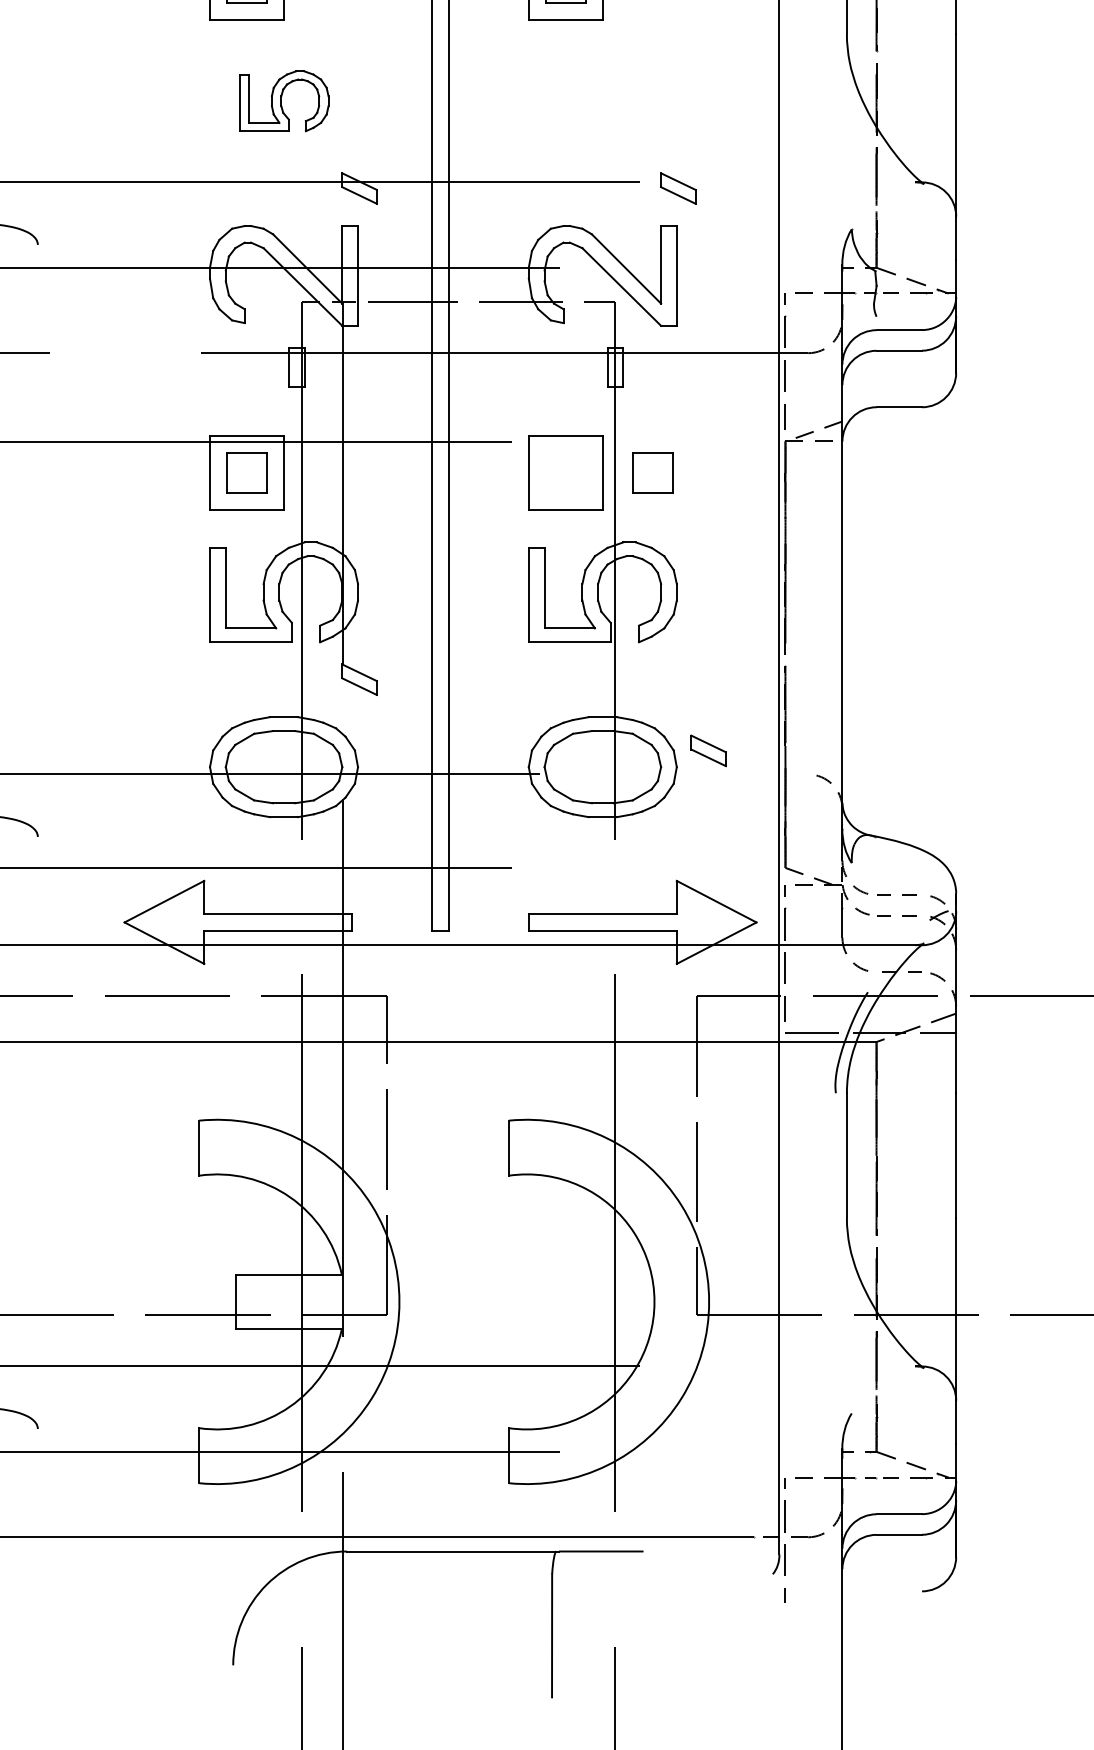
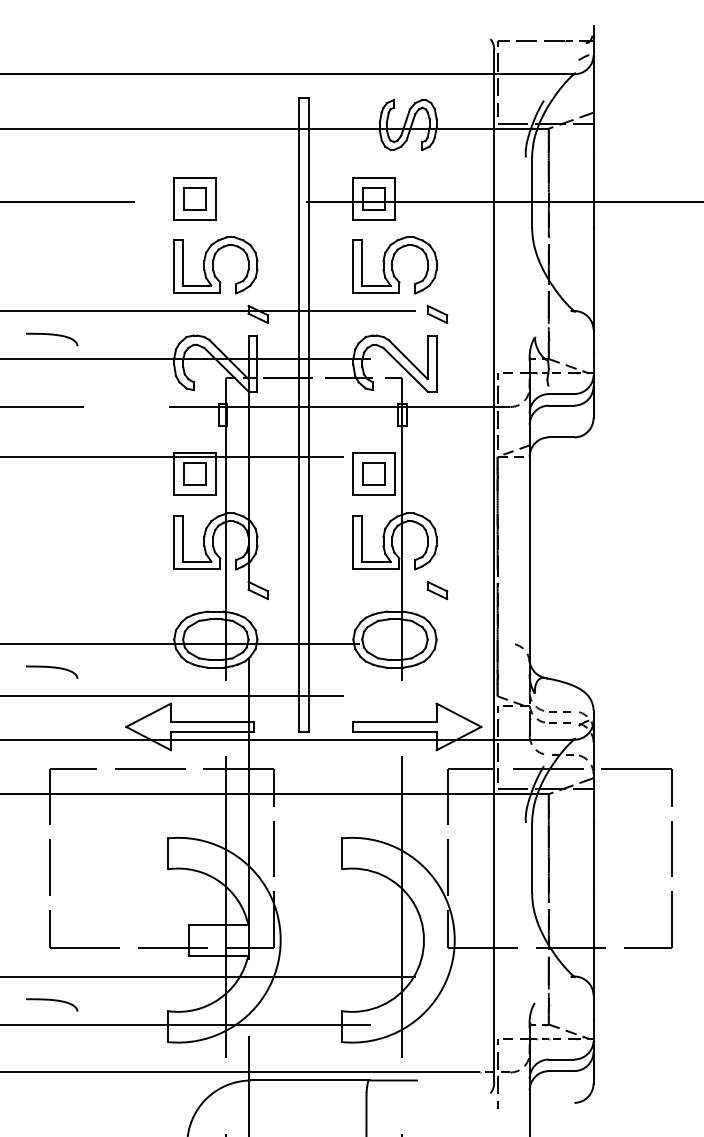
part: (283, 101) -> (215, 265), size x1.67
part: (601, 101) -> (394, 265), added
part: (651, 471) -> (373, 473), moved
part: (708, 750) -> (437, 590), moved

